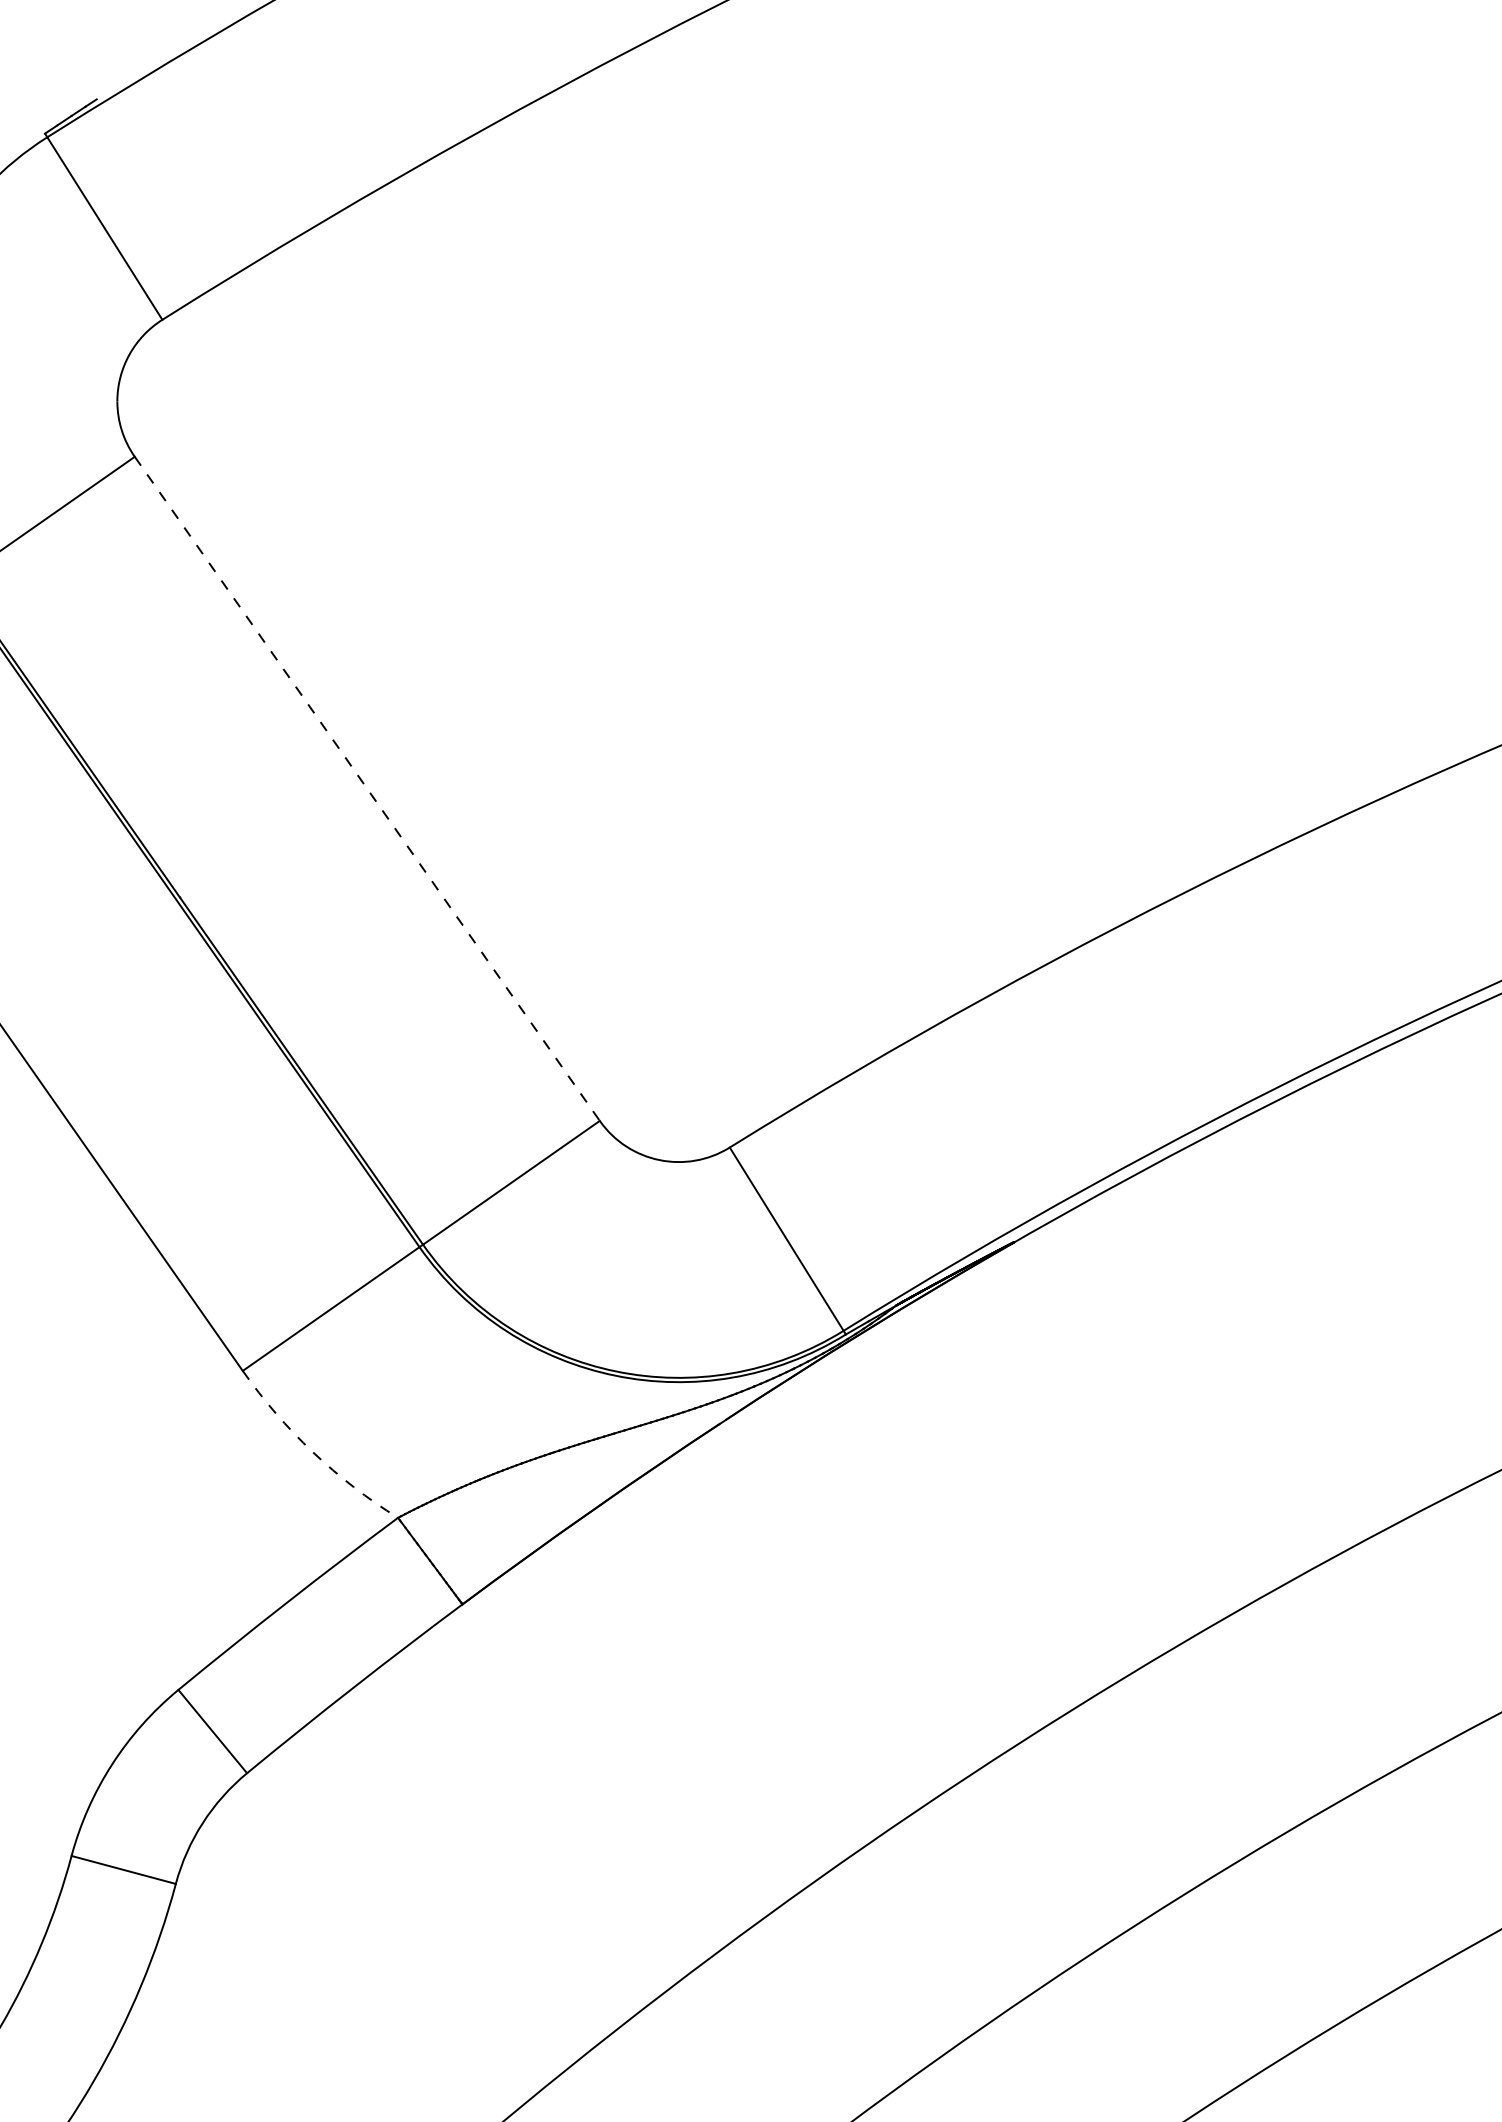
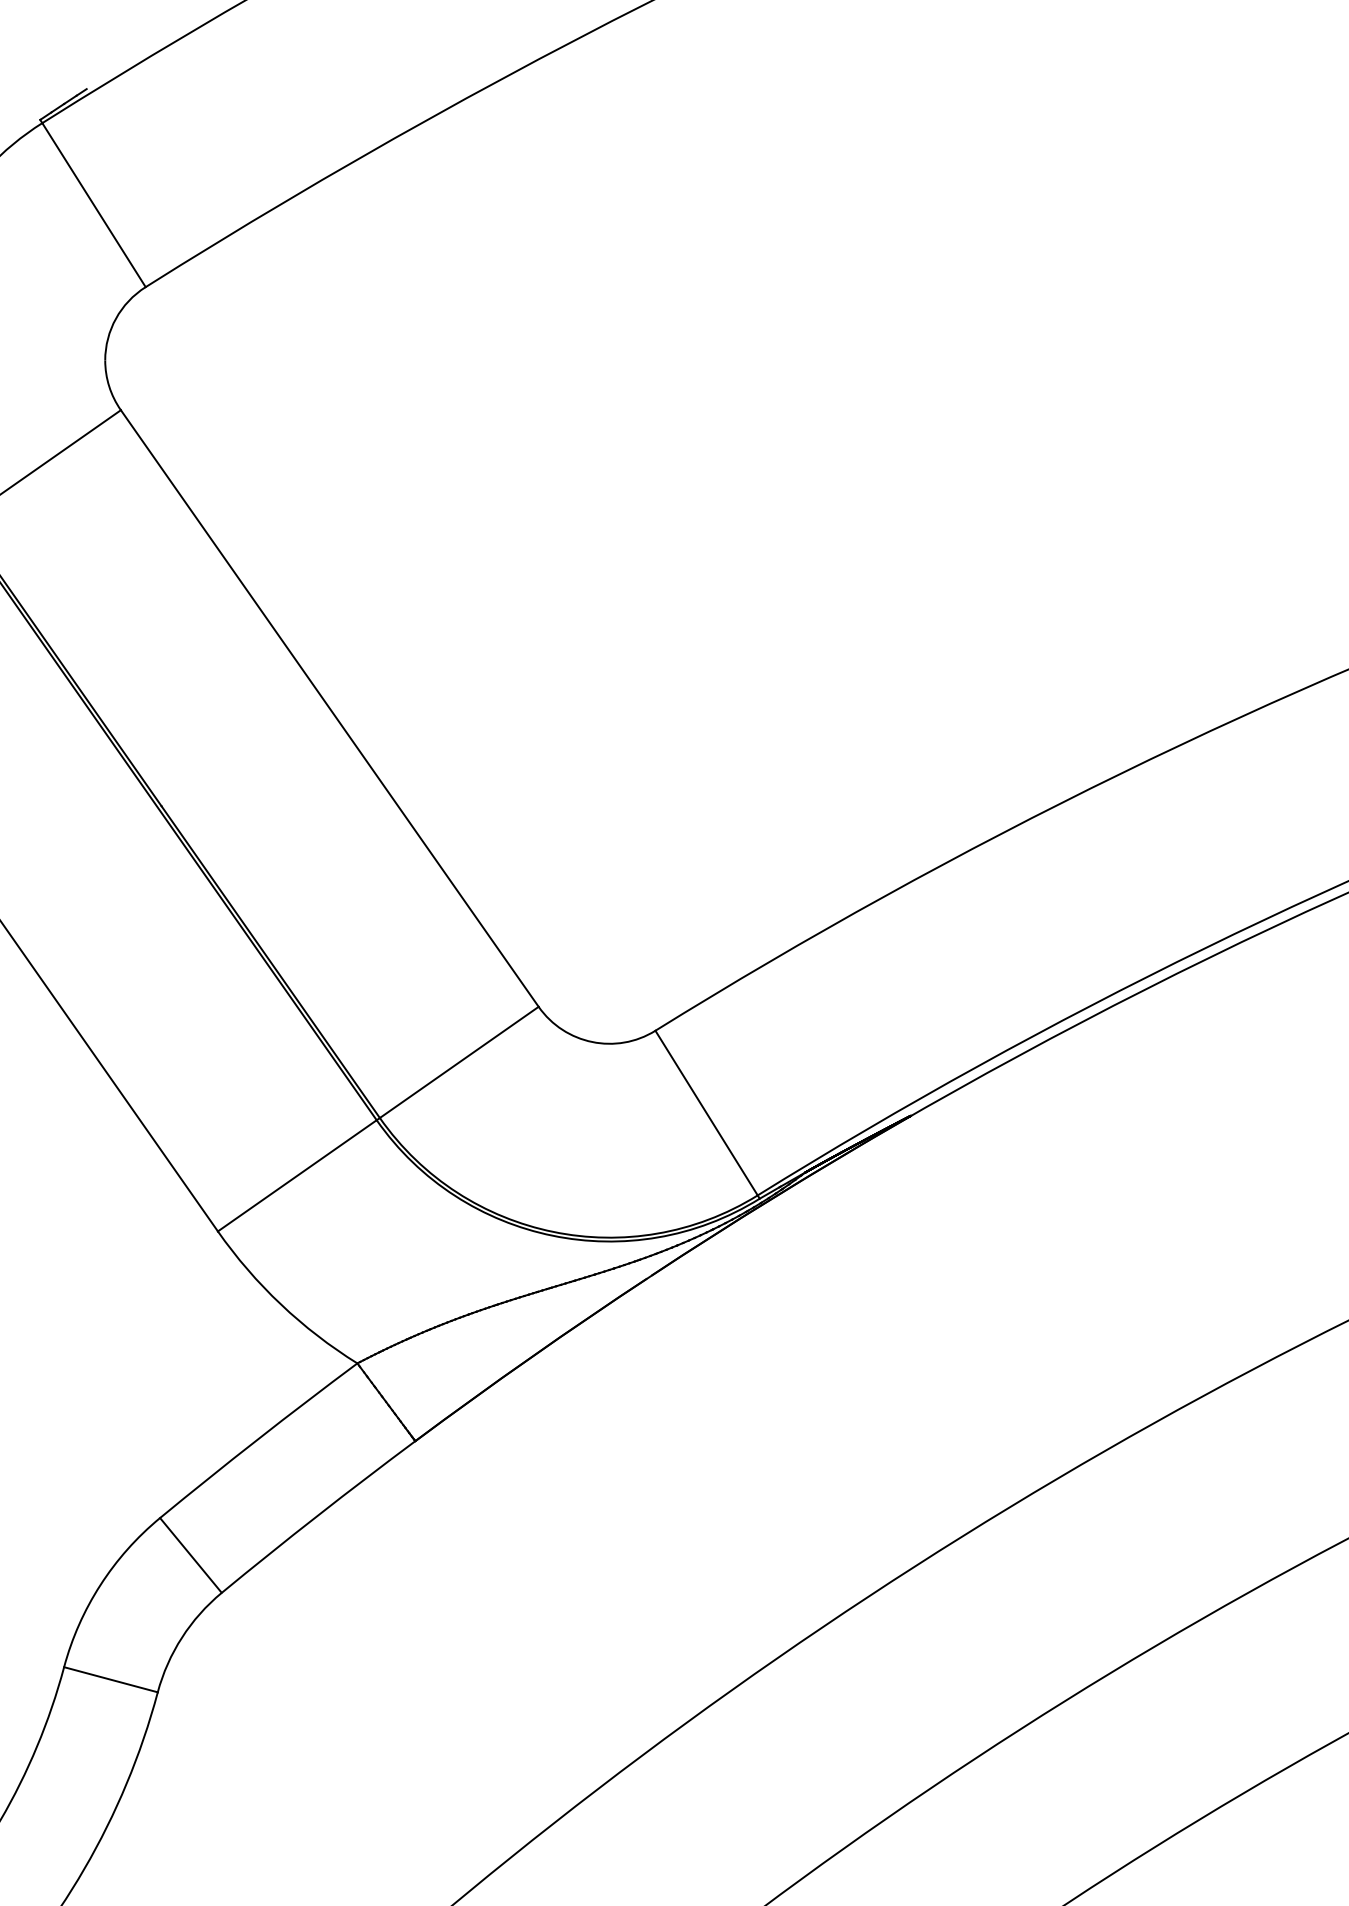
line: (368, 788) -> (330, 708), dashed -> solid
arc: (312, 1452) -> (280, 1304), dashed -> solid

